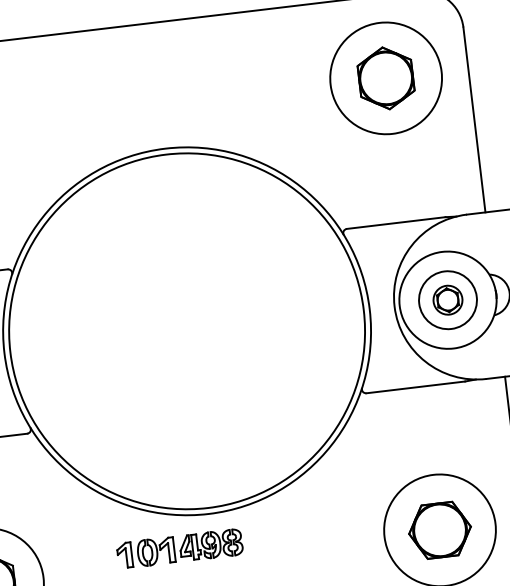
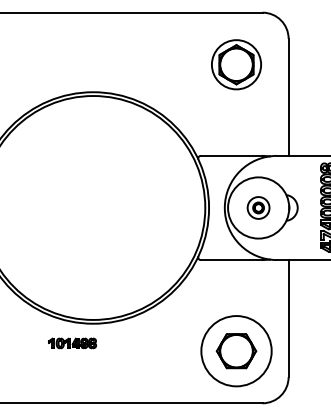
circle: (386, 77) -> (236, 64), size x0.7
part: (447, 299) -> (258, 207), size x0.6
part: (179, 549) -> (72, 343), size x0.6

